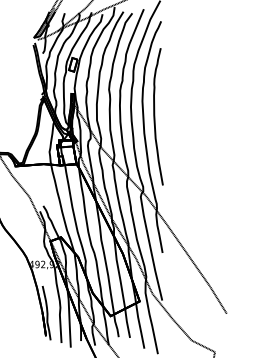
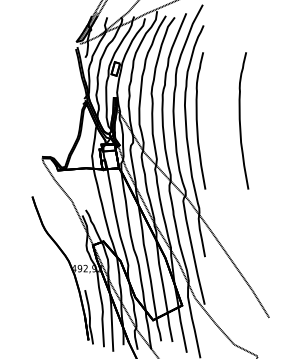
curve: (198, 116) -> (240, 120), added

